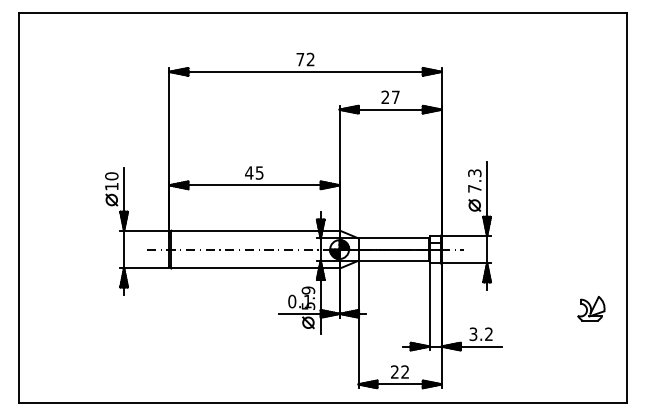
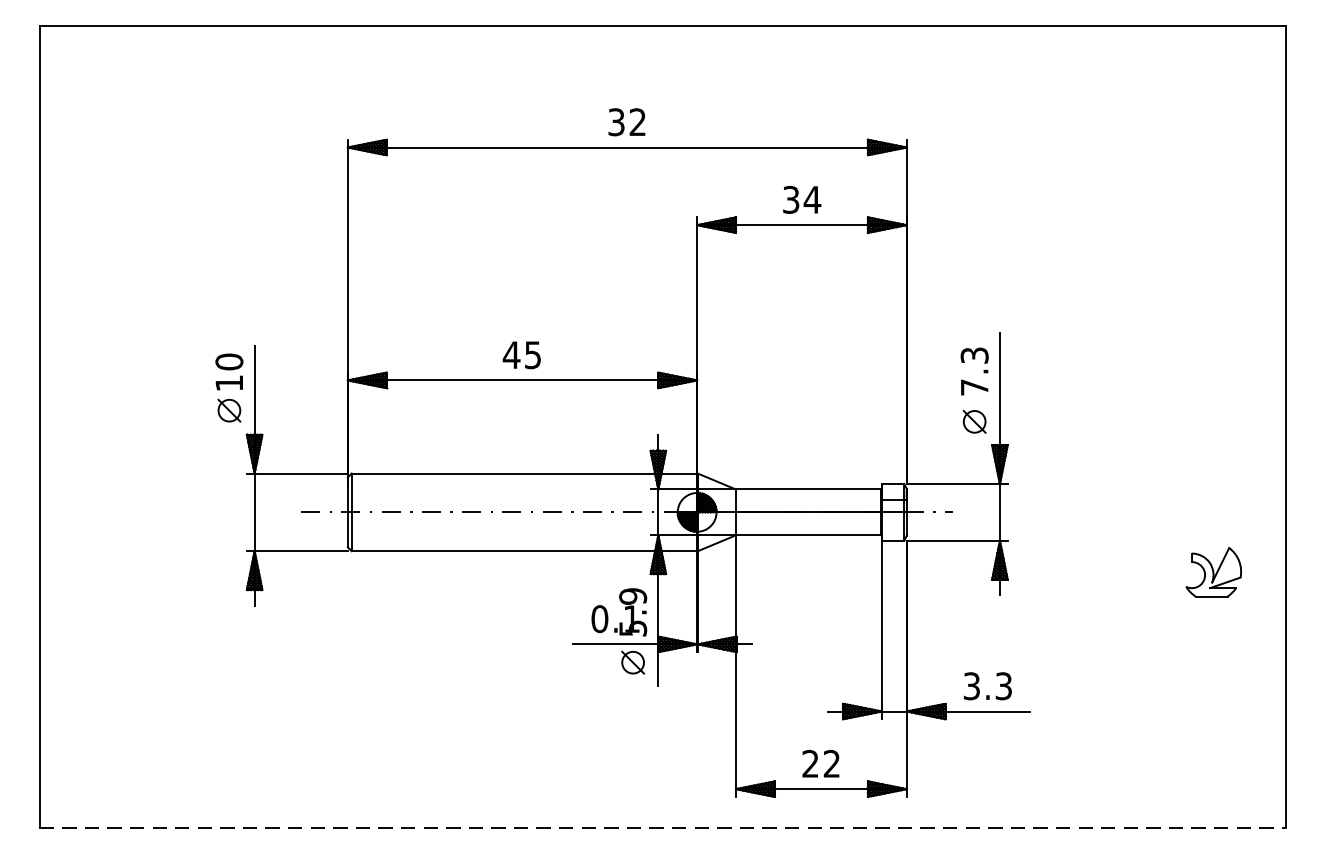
text: (300, 59) -> (616, 122), 72 -> 32
text: (390, 97) -> (801, 200), 27 -> 34
part: (591, 308) -> (1214, 571), moved
text: (488, 334) -> (1002, 686), 3.2 -> 3.3
line: (323, 403) -> (664, 828), solid -> dashed

